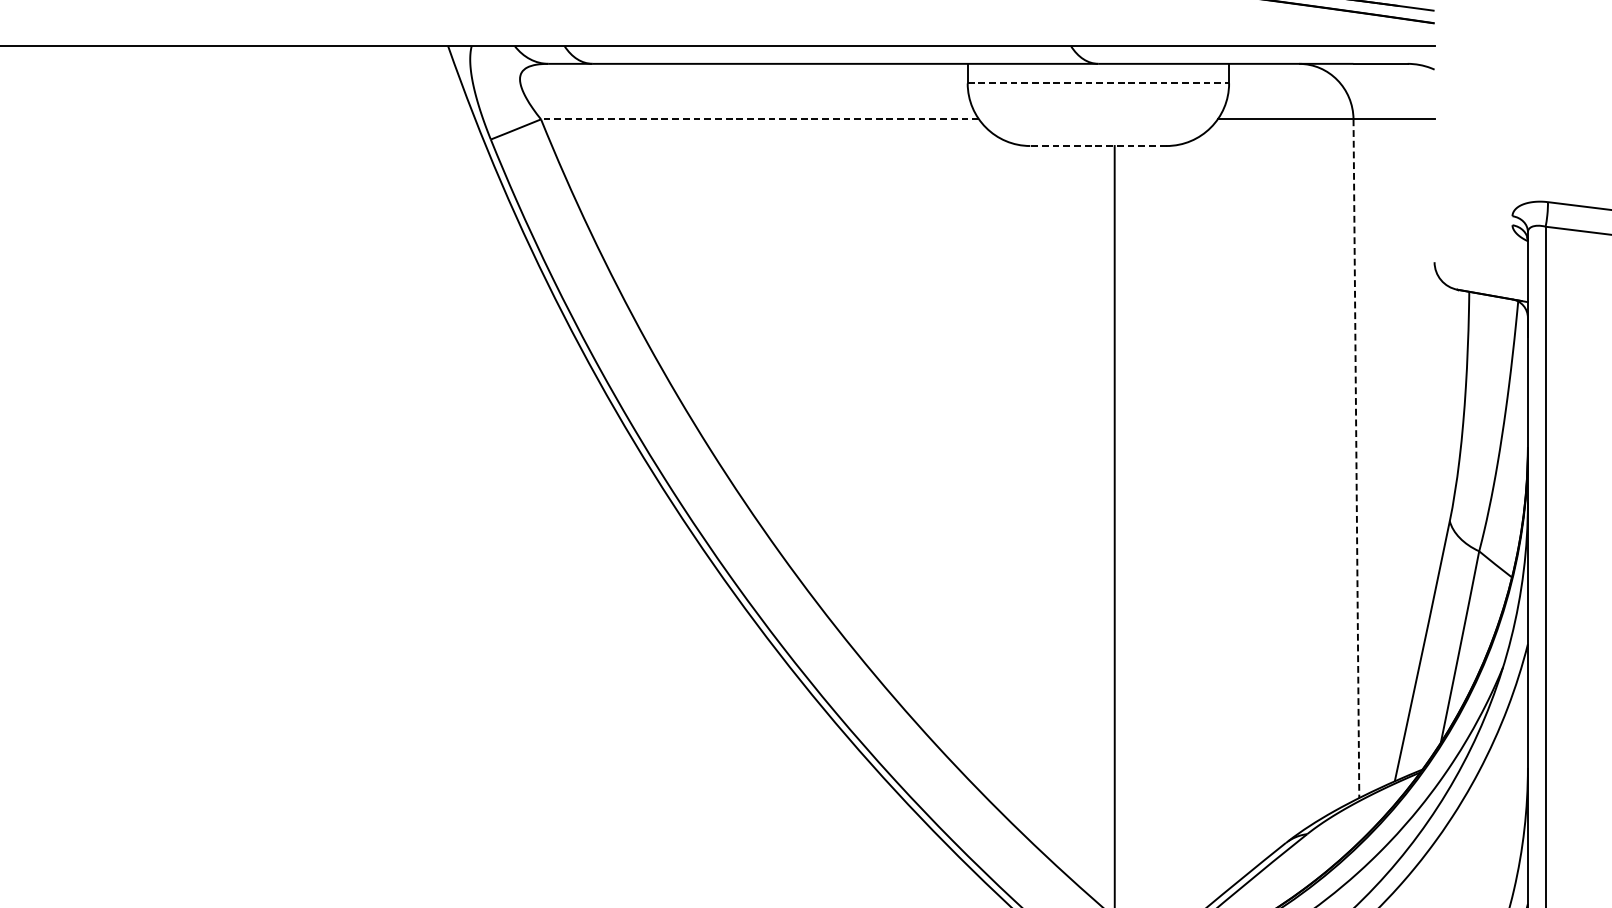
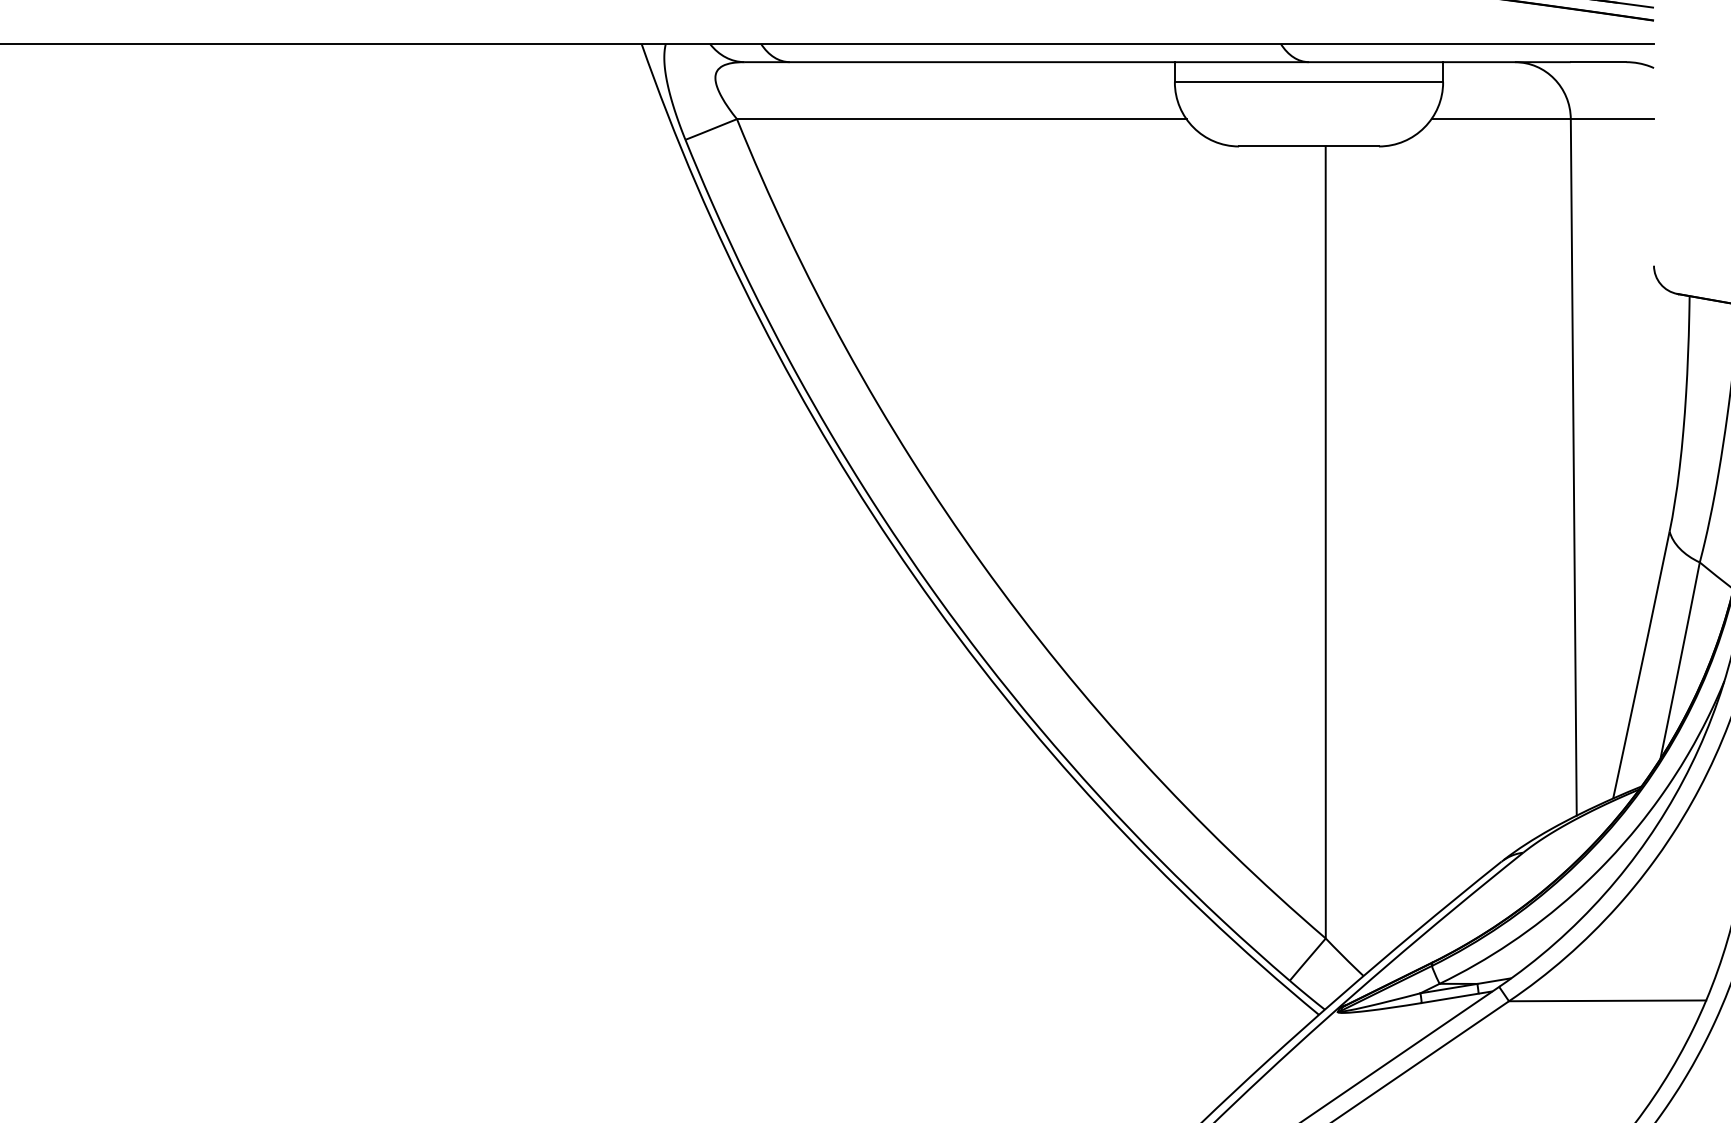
line: (1098, 83) -> (1309, 82), dashed -> solid
line: (759, 119) -> (961, 119), dashed -> solid
line: (1098, 146) -> (1309, 146), dashed -> solid
line: (1356, 458) -> (1573, 467), dashed -> solid

